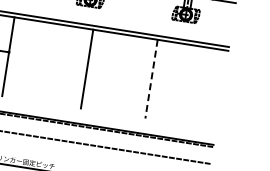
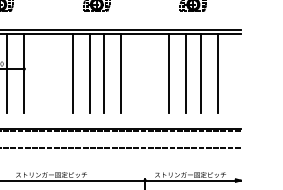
line: (55, 64) -> (72, 73), added
line: (72, 66) -> (89, 73), added
line: (103, 71) -> (120, 73), added
line: (151, 79) -> (169, 73), dashed -> solid
line: (168, 81) -> (186, 73), added
line: (182, 83) -> (200, 73), added
line: (199, 86) -> (217, 73), added

